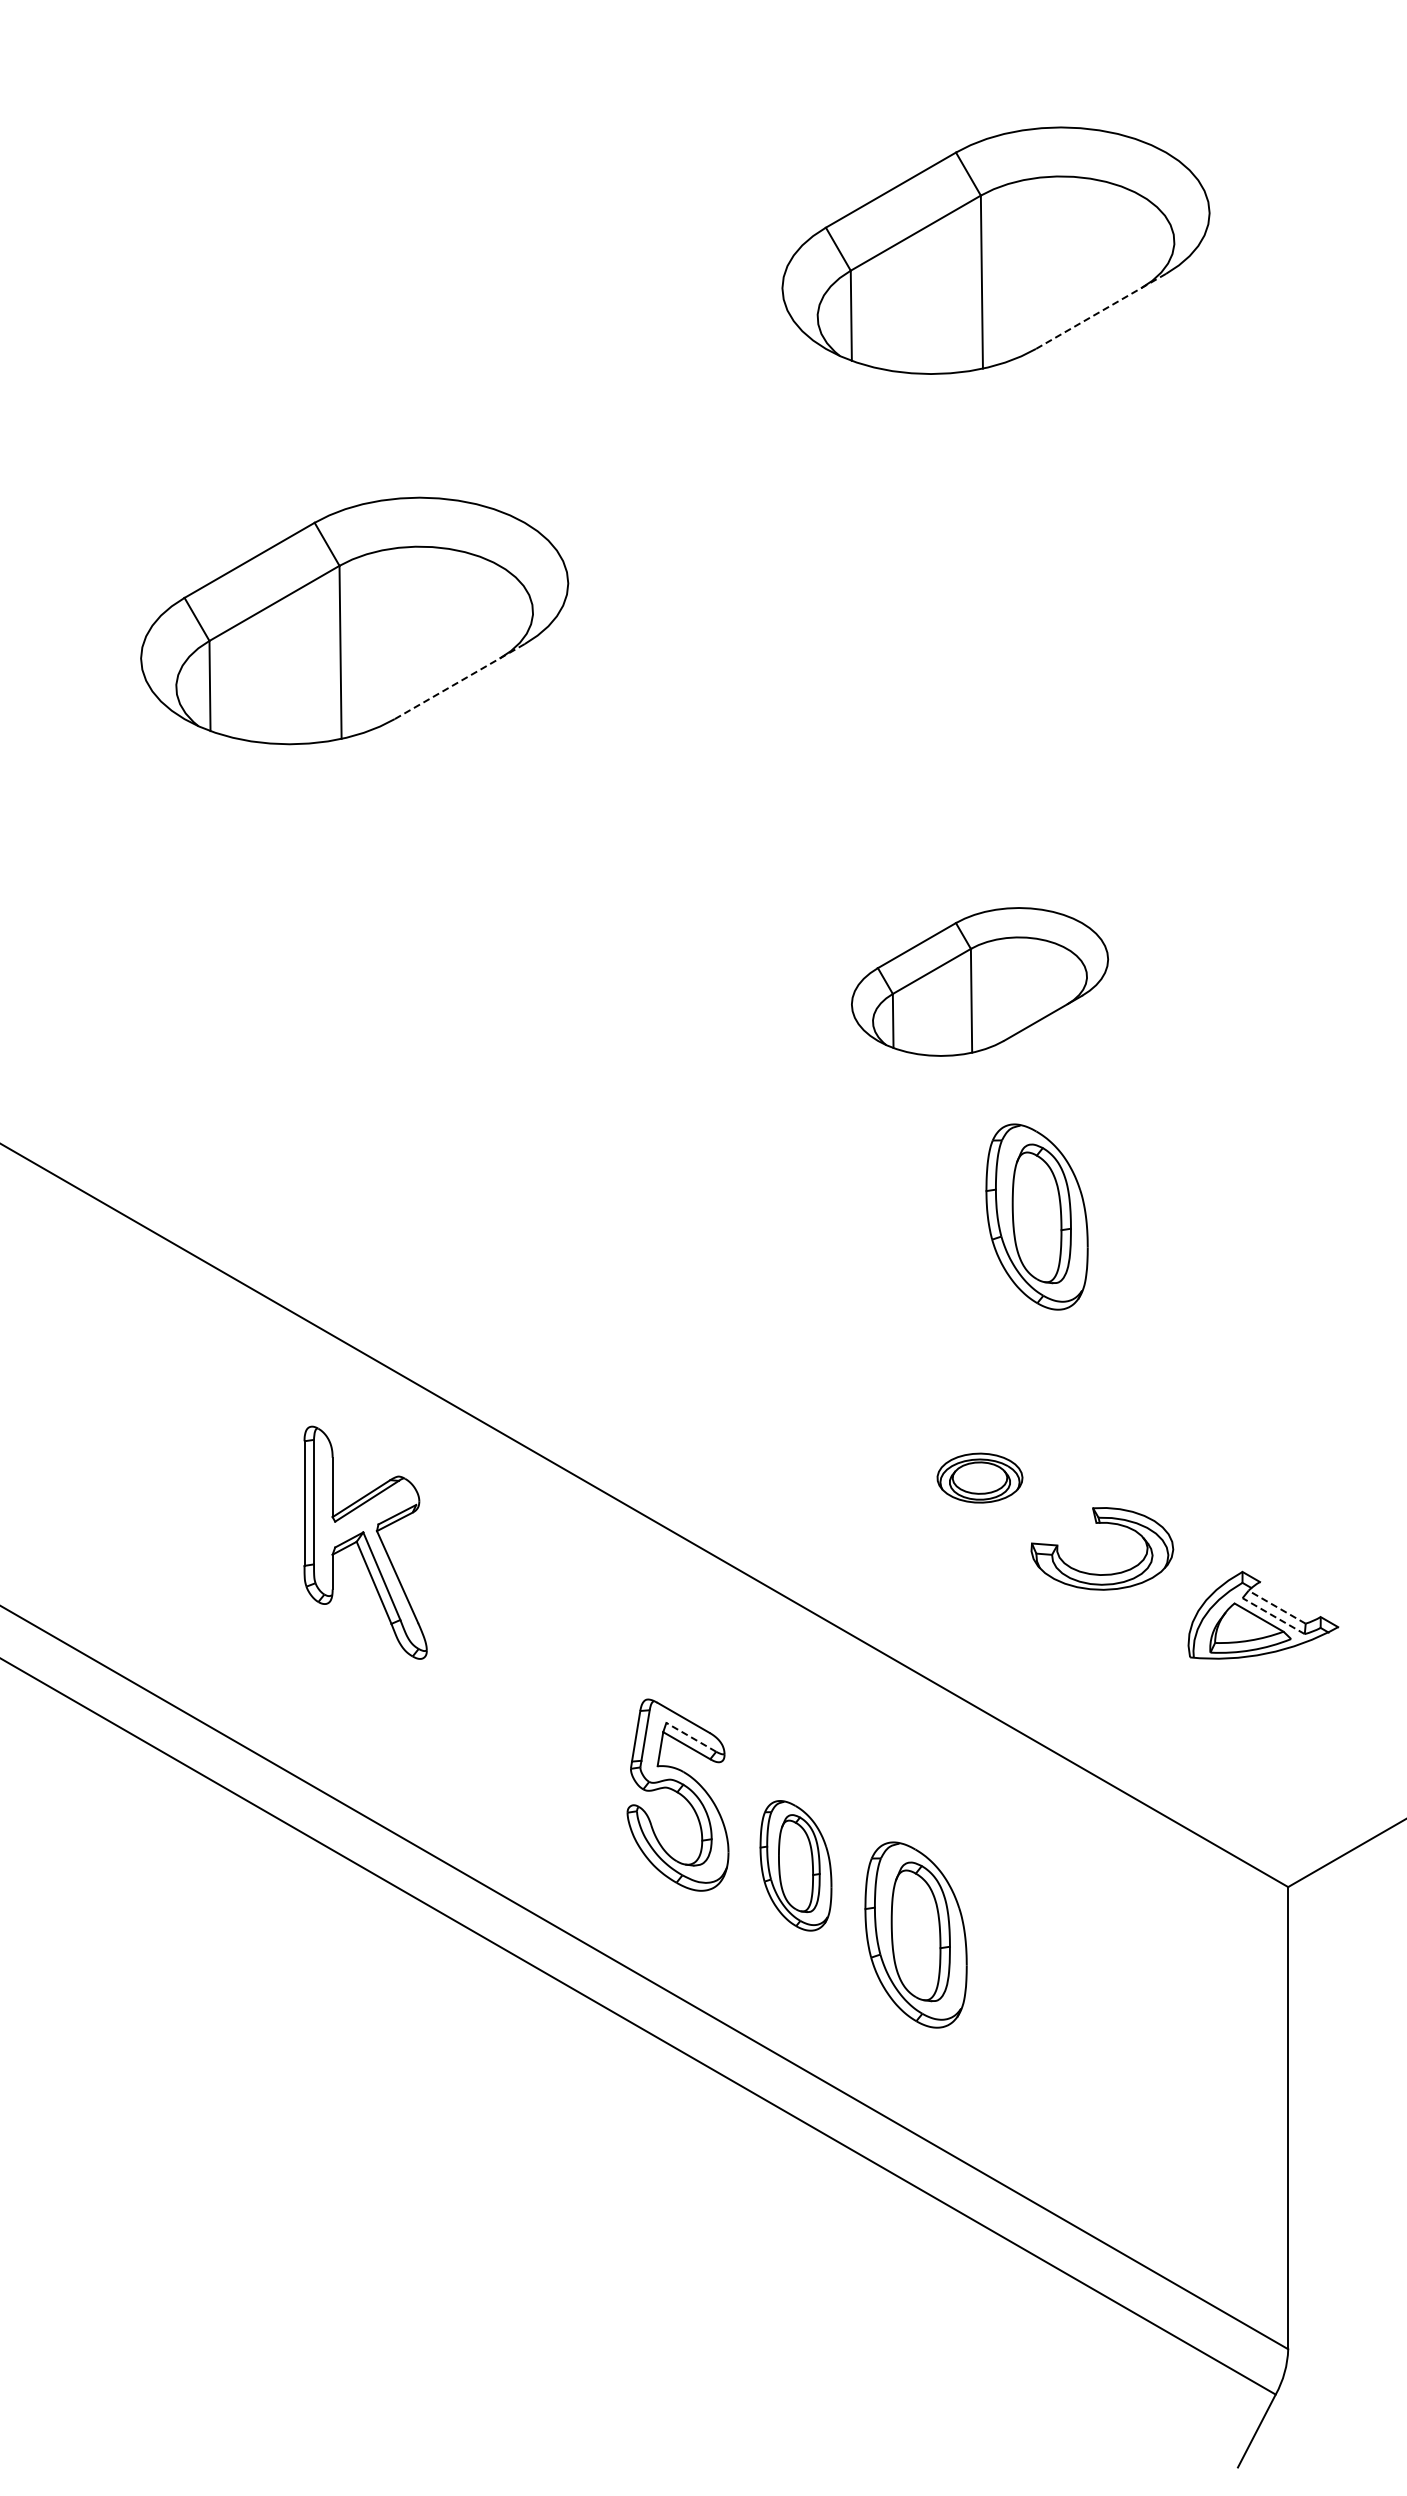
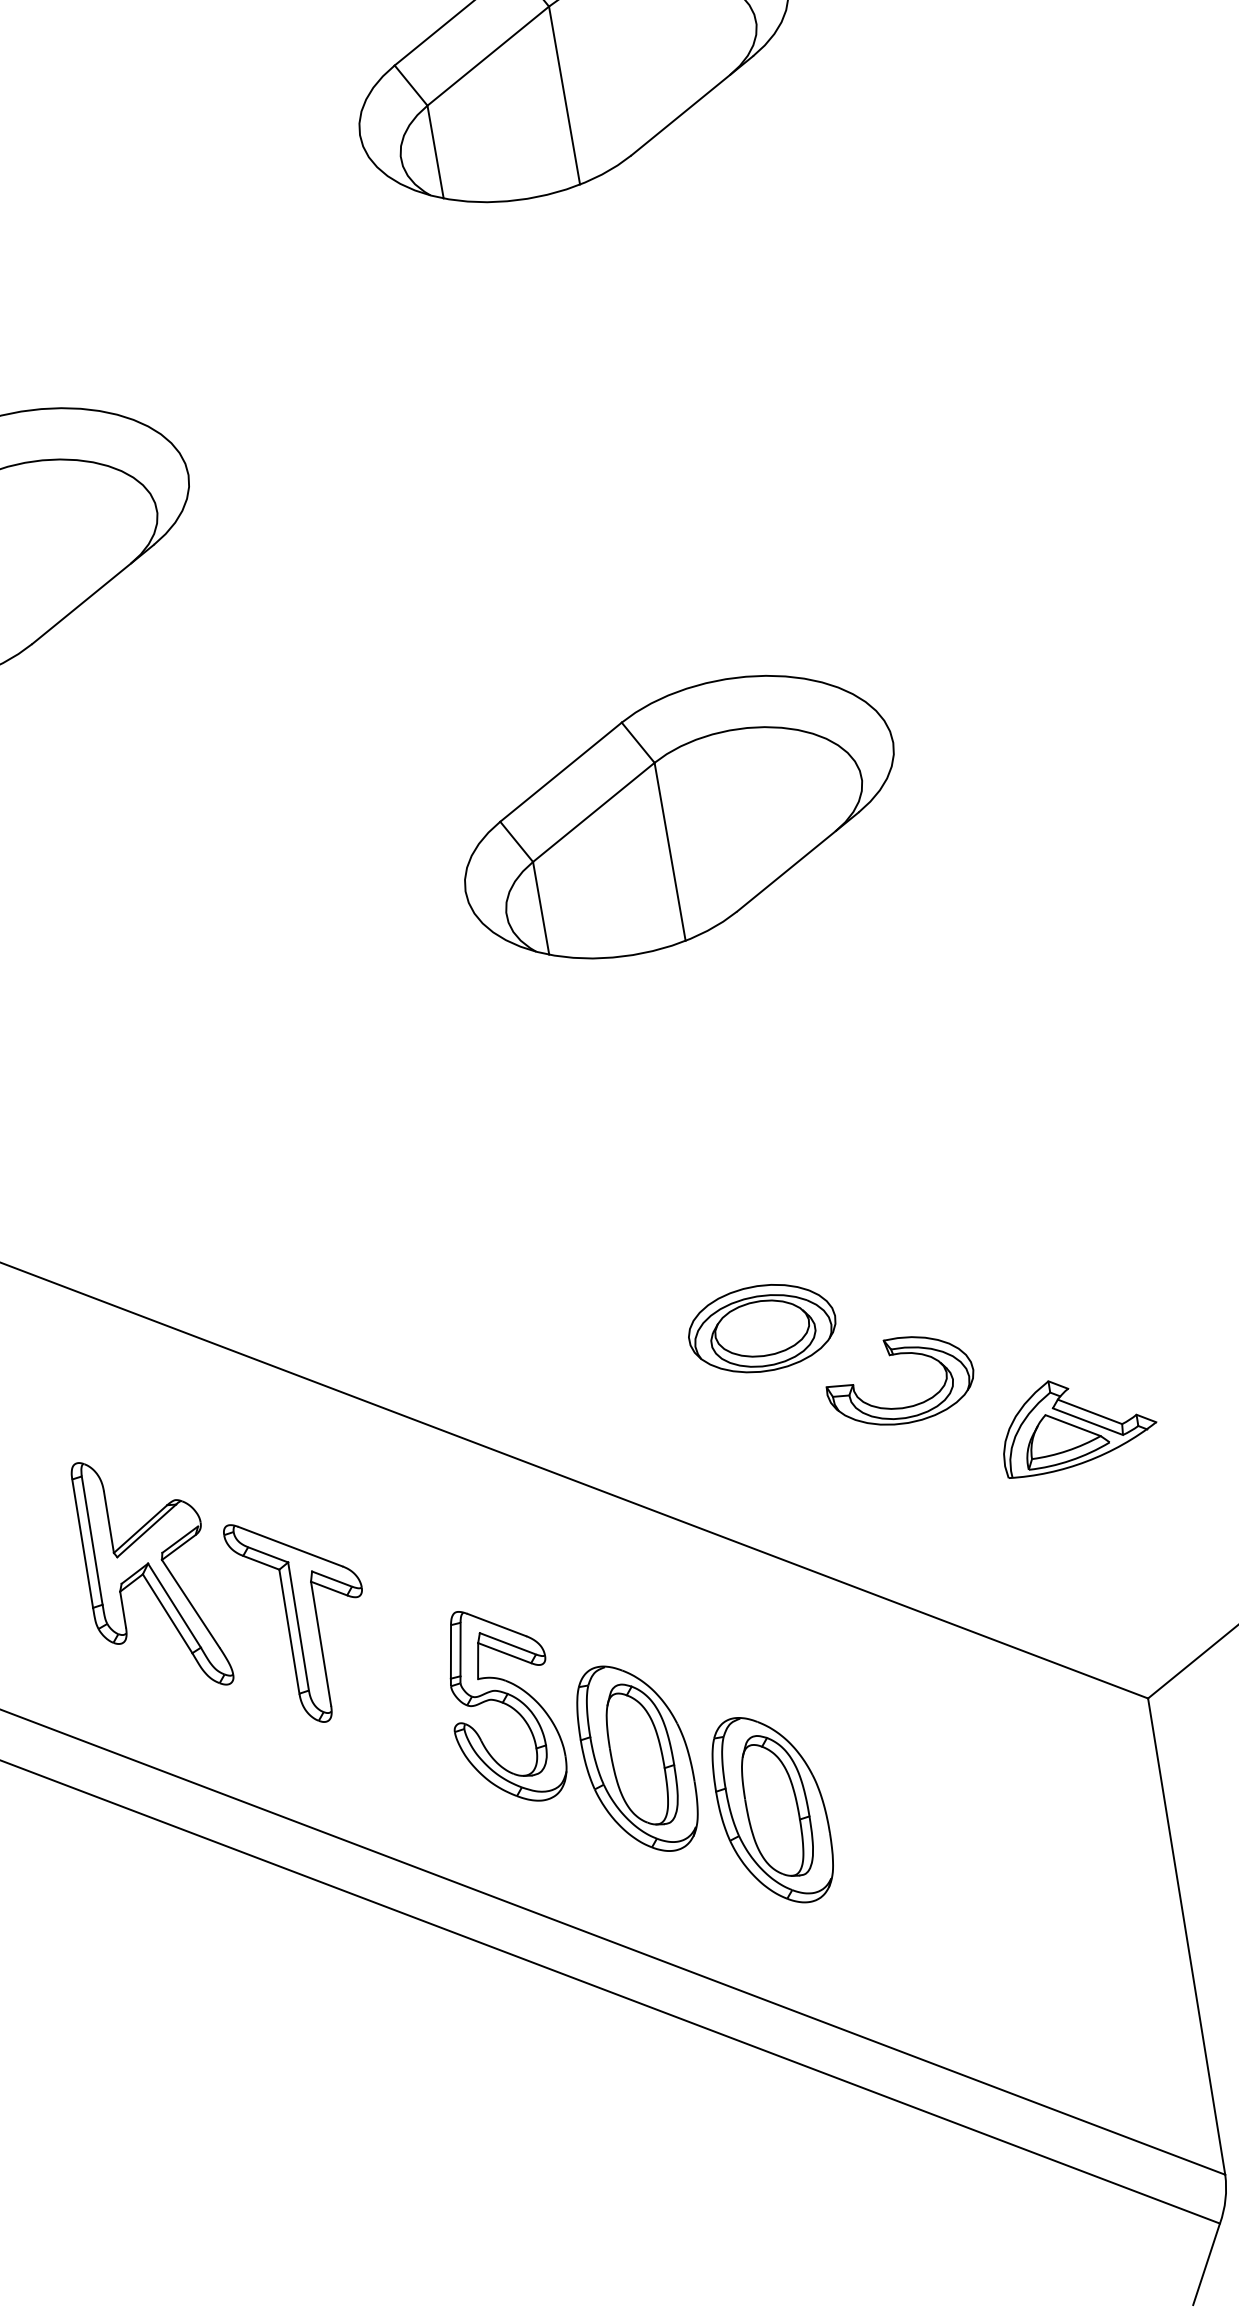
line: (1100, 311) -> (691, 106), dashed -> solid
line: (459, 681) -> (92, 594), dashed -> solid
part: (979, 981) -> (678, 816), size x1.67
part: (1036, 1216) -> (776, 1049), removed
part: (979, 1477) -> (761, 1327), size x1.67
part: (365, 1542) -> (152, 1573), moved
line: (1277, 1607) -> (1090, 1412), dashed -> solid
line: (1273, 1616) -> (1087, 1422), dashed -> solid
part: (500, 1682) -> (302, 1619), added
line: (691, 1737) -> (508, 1643), dashed -> solid
part: (795, 1865) -> (636, 1758), size x1.43

